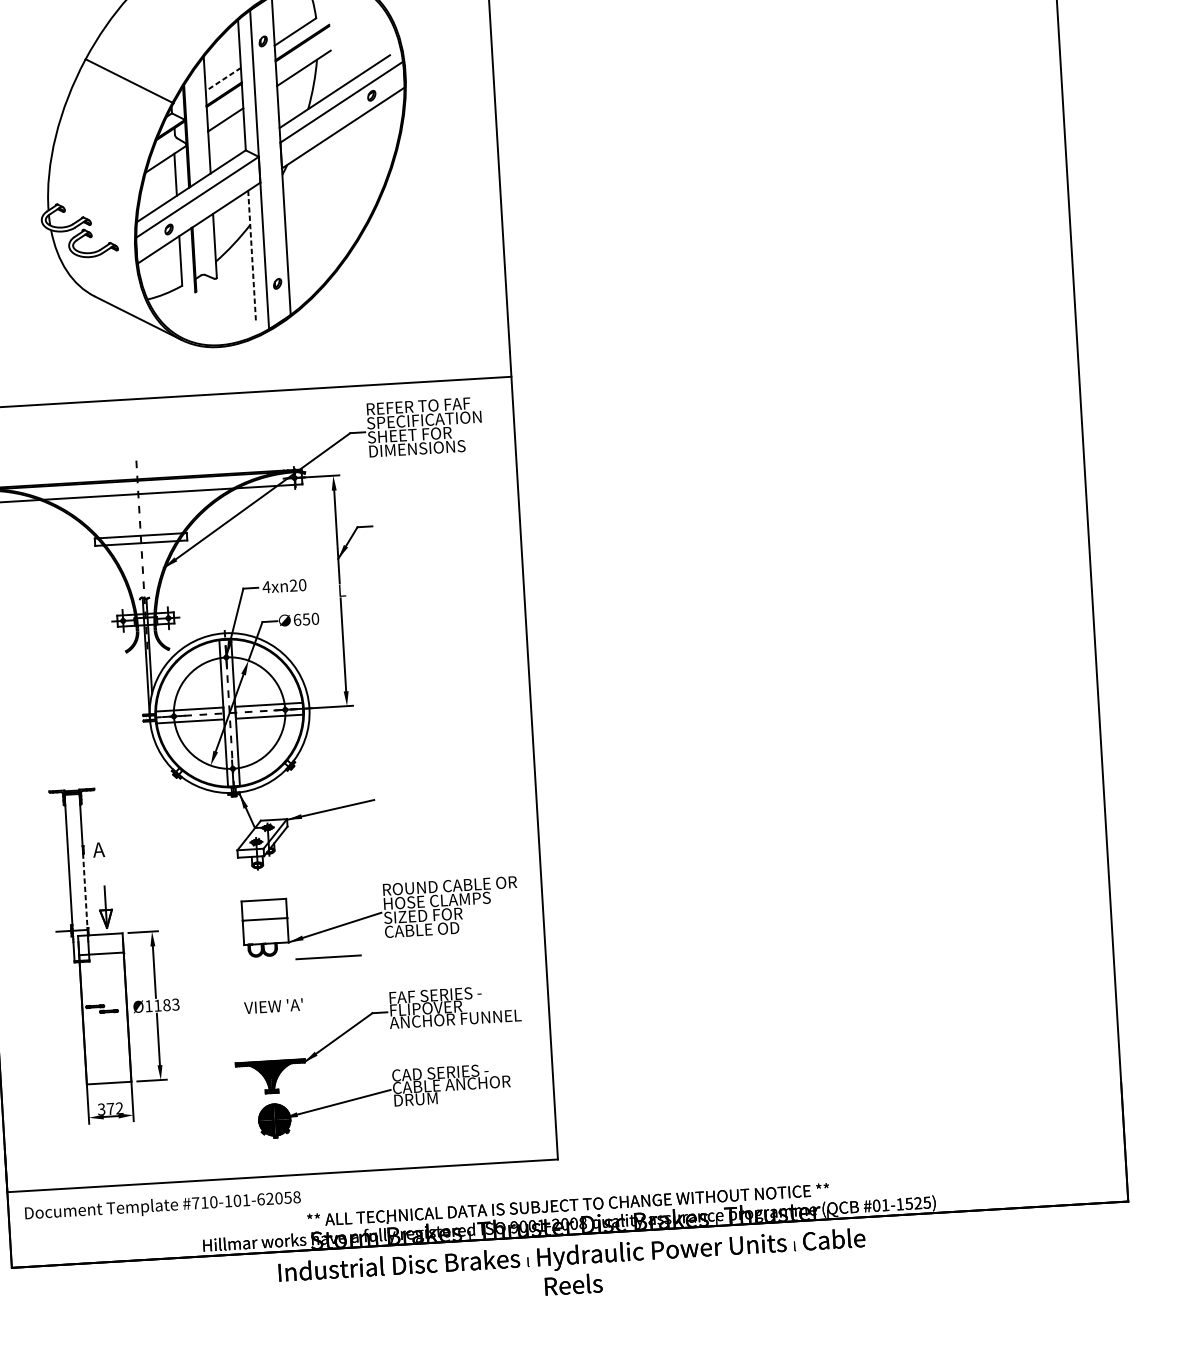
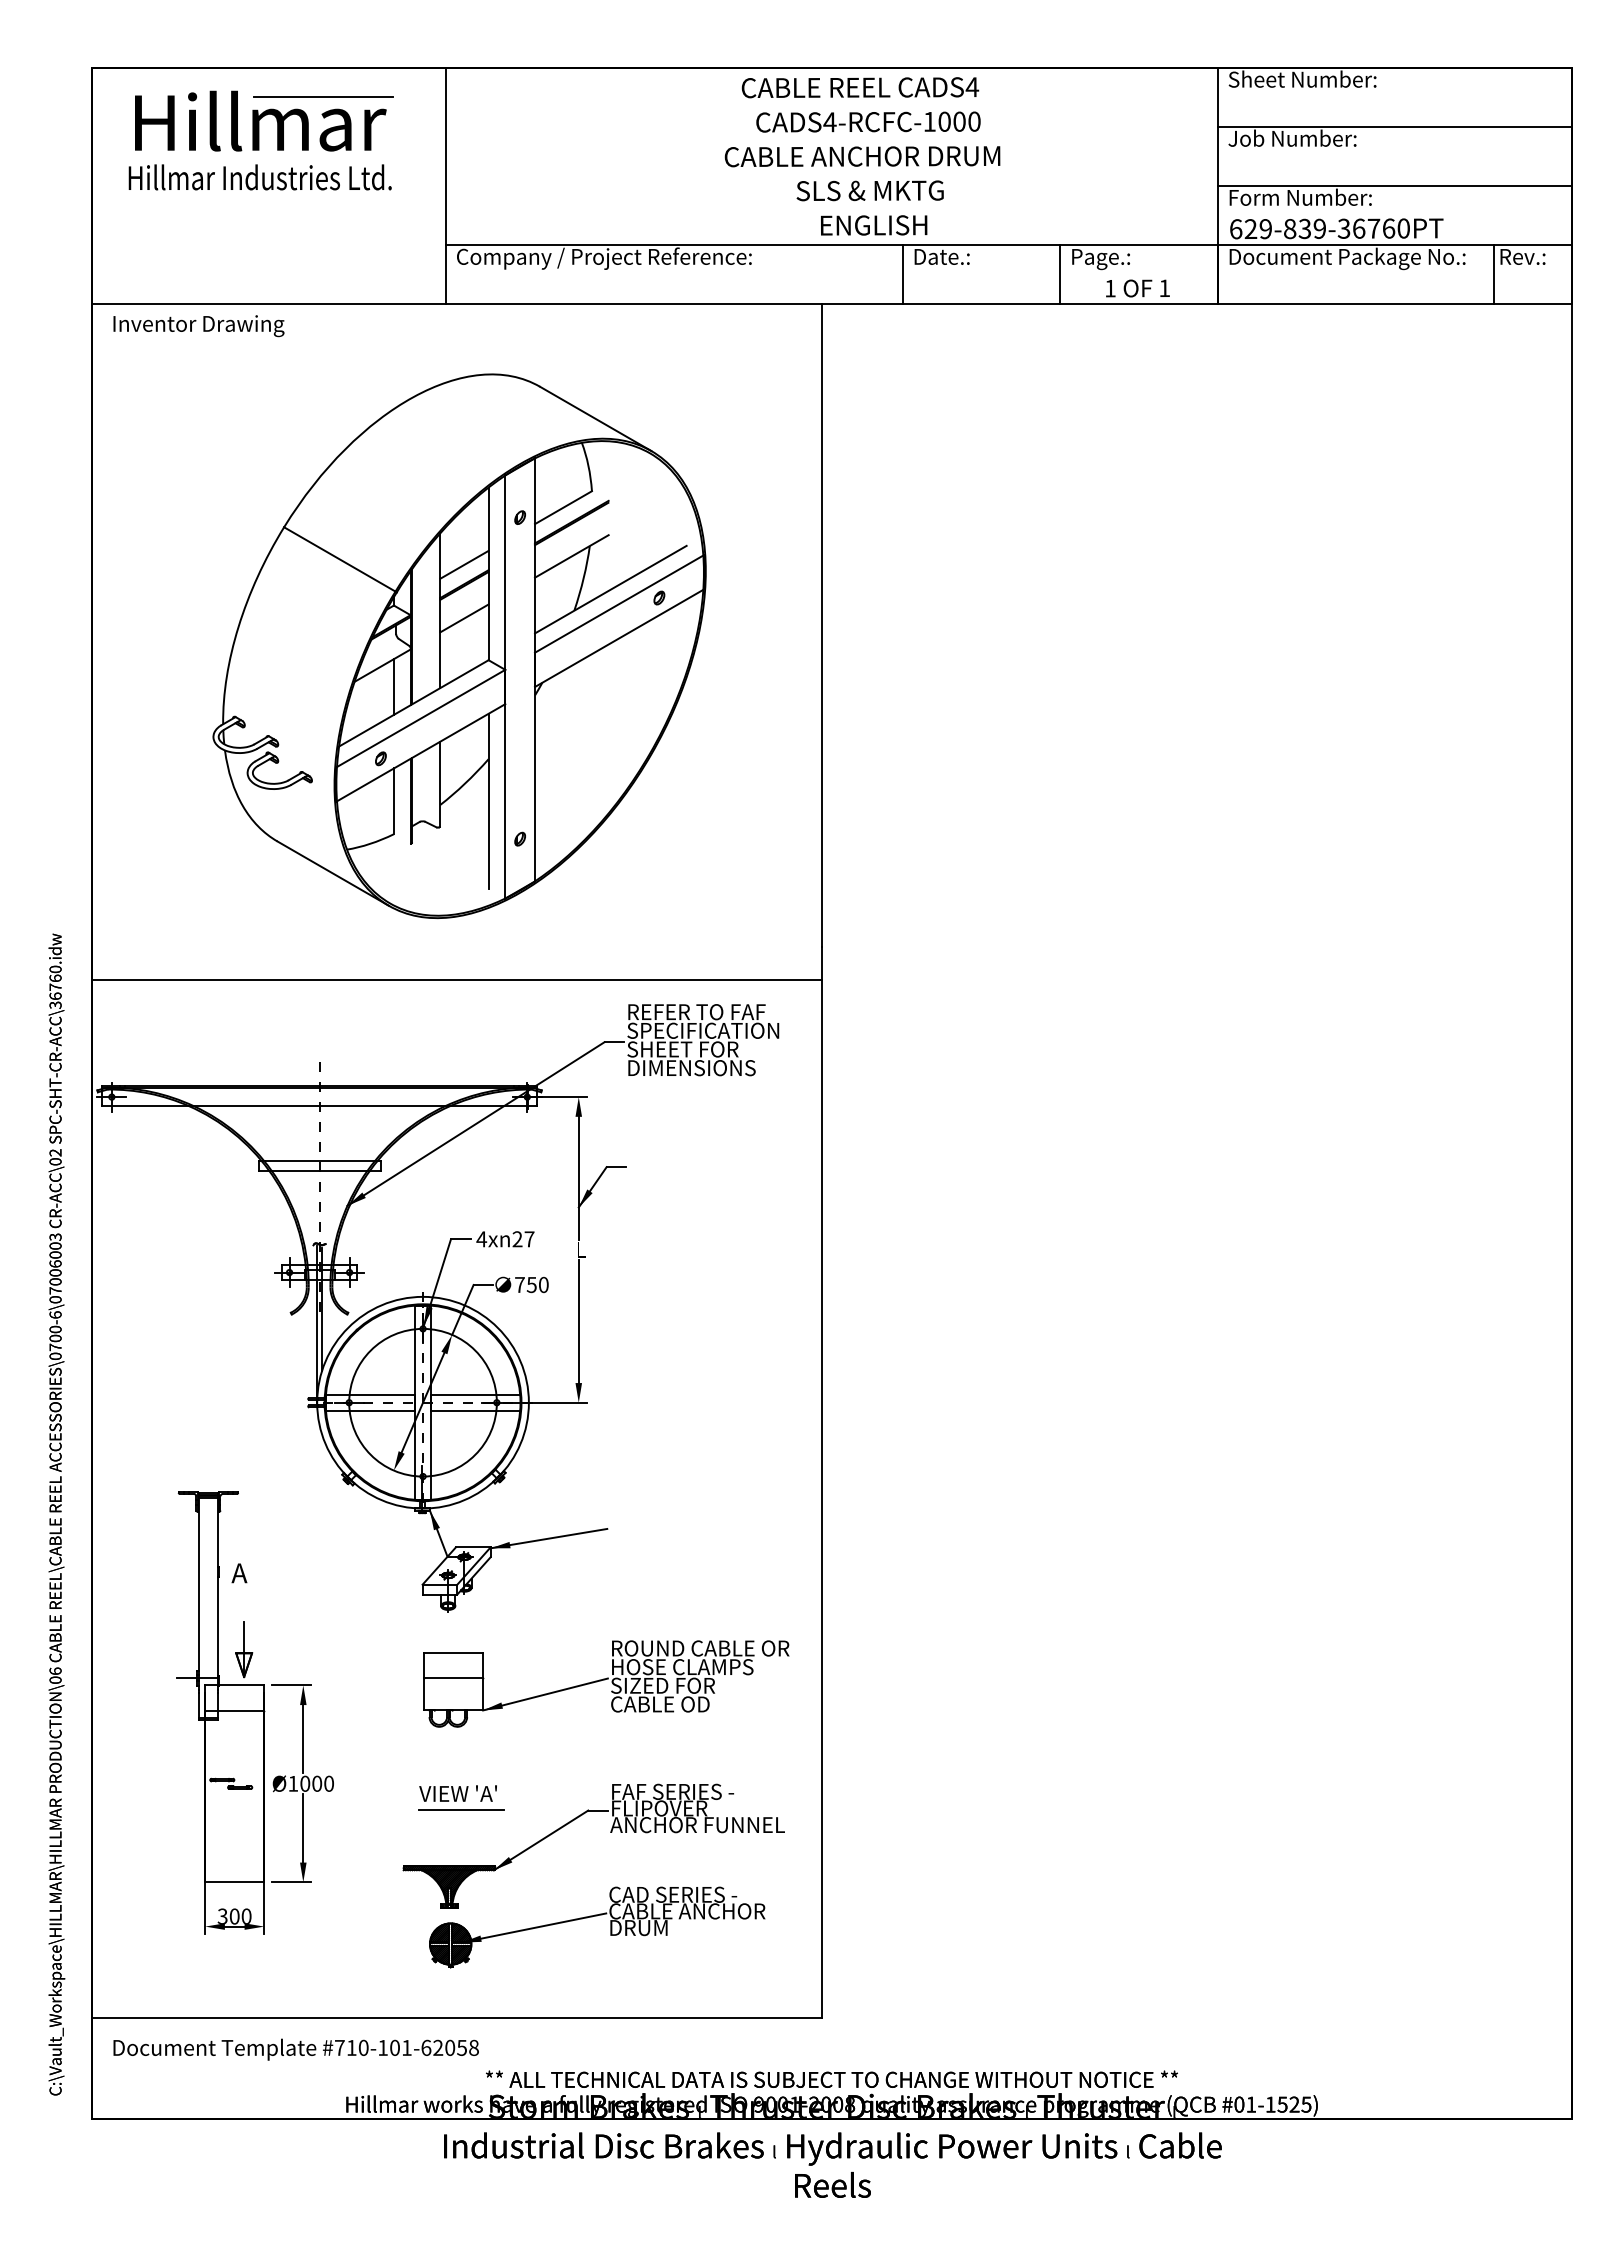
line: (223, 79) -> (464, 564), dashed -> solid
line: (252, 256) -> (488, 801), dashed -> solid
text: (302, 585) -> (529, 1239), 20 -> 27
text: (297, 619) -> (519, 1284), 650 -> 750
line: (85, 890) -> (218, 1626), dashed -> solid
line: (328, 956) -> (461, 1809), moved
text: (166, 1004) -> (316, 1783), Ø1183 -> Ø1000
text: (115, 1108) -> (240, 1916), 372 -> 300

